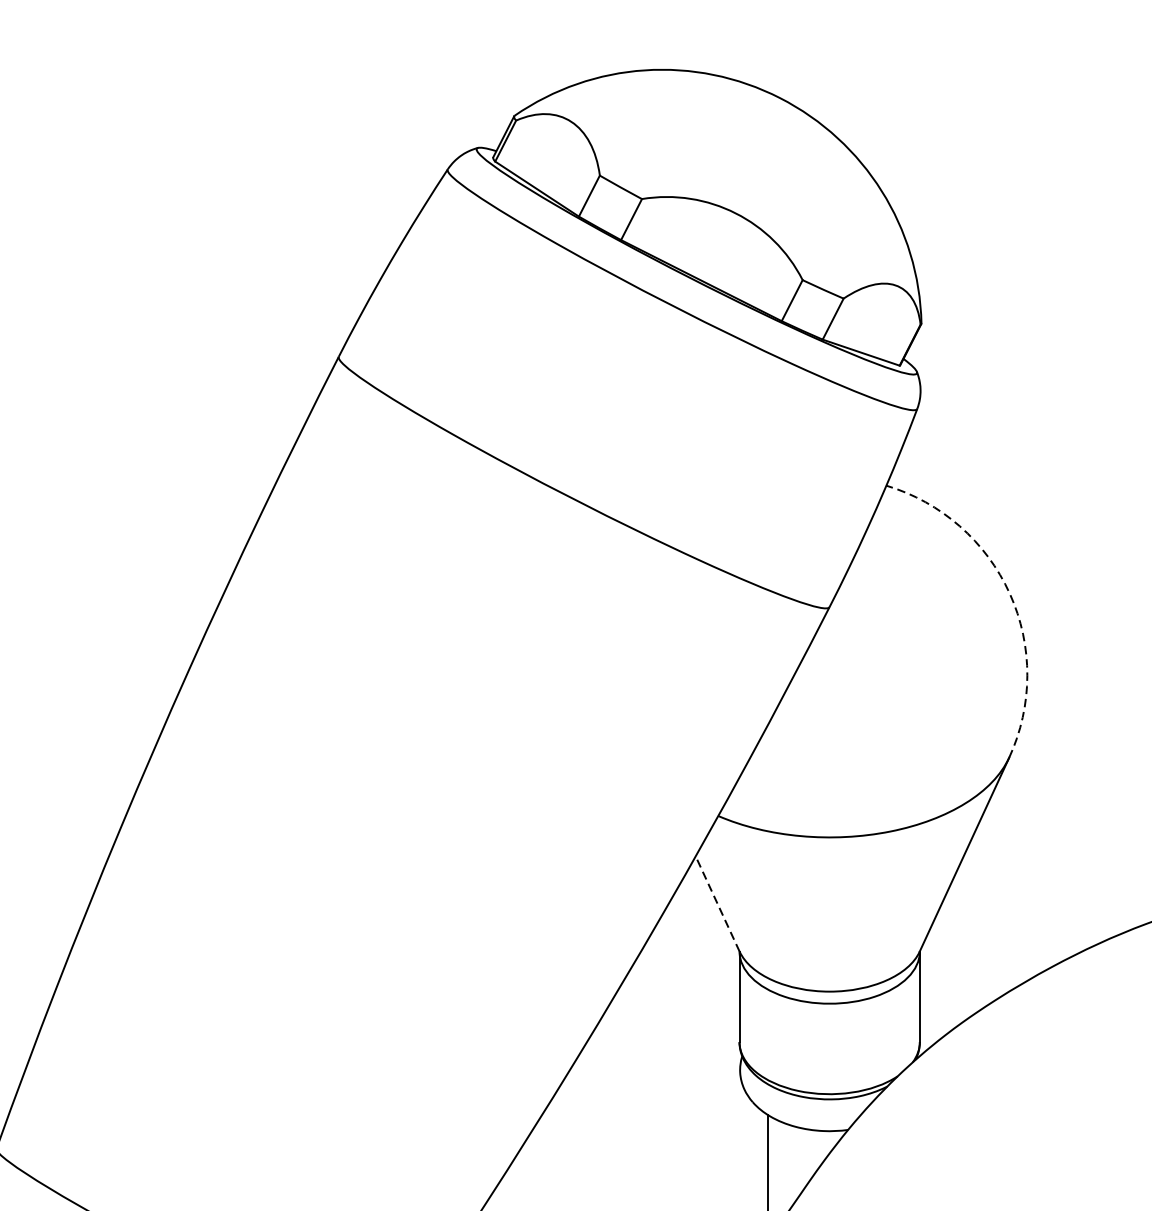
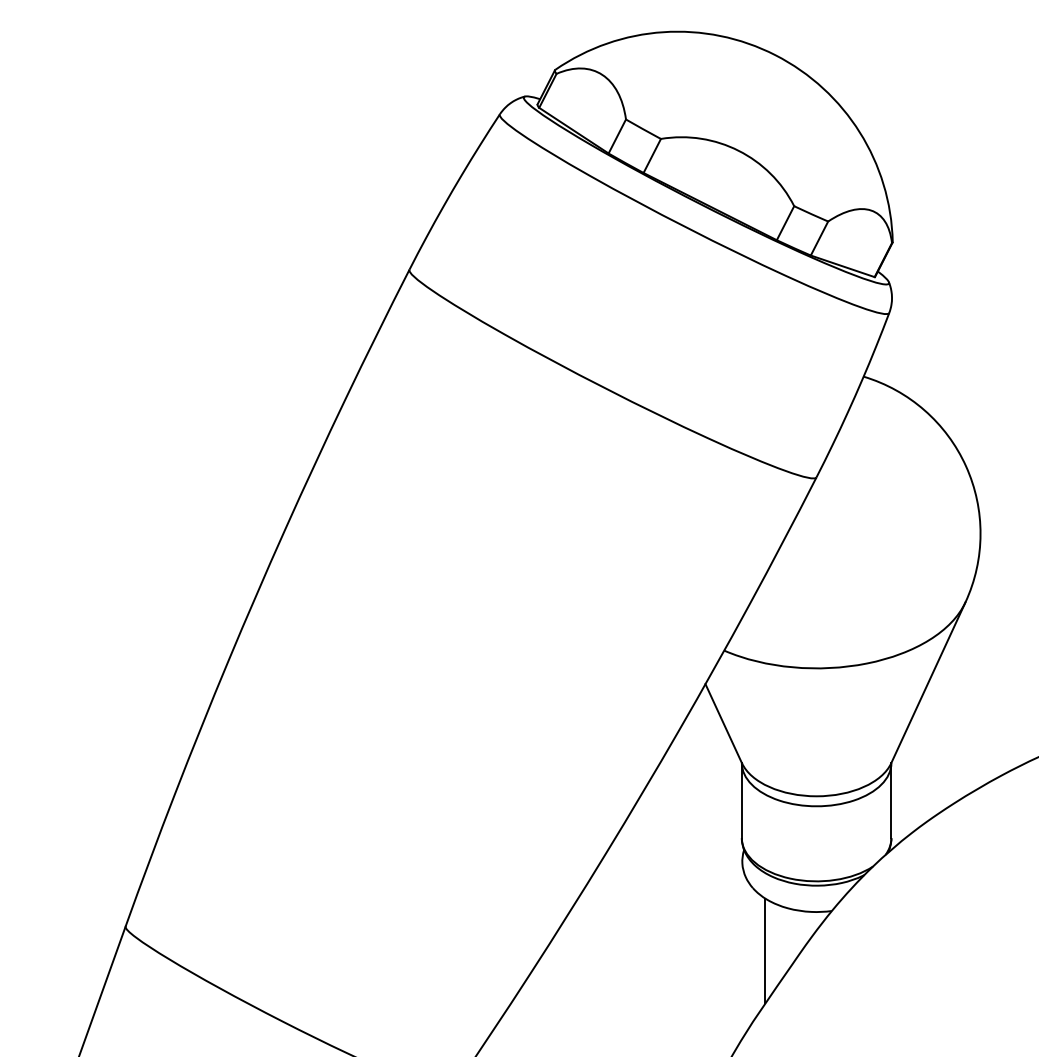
arc: (1010, 593) -> (966, 466), dashed -> solid
line: (717, 903) -> (723, 723), dashed -> solid

